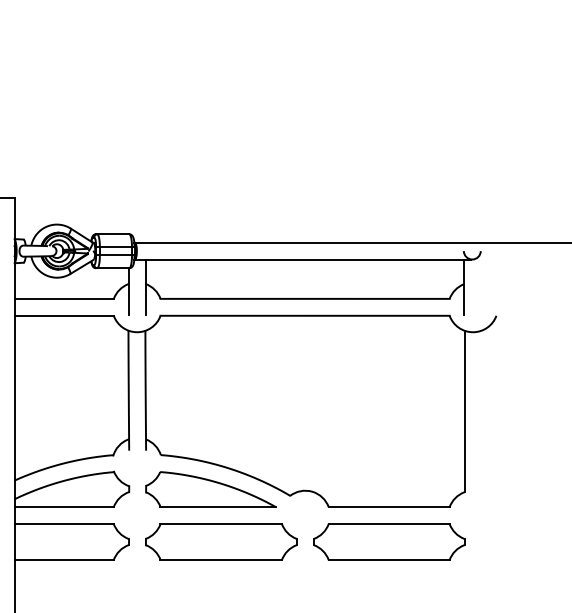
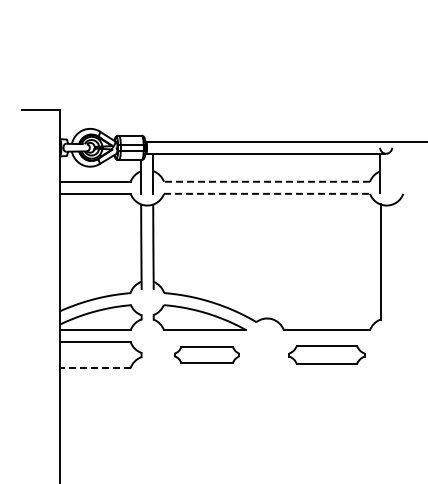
line: (304, 298) -> (266, 181), solid -> dashed
line: (305, 315) -> (267, 193), solid -> dashed
part: (220, 541) -> (206, 354), size x0.6
part: (388, 541) -> (326, 354), size x0.7
line: (62, 559) -> (94, 367), solid -> dashed

